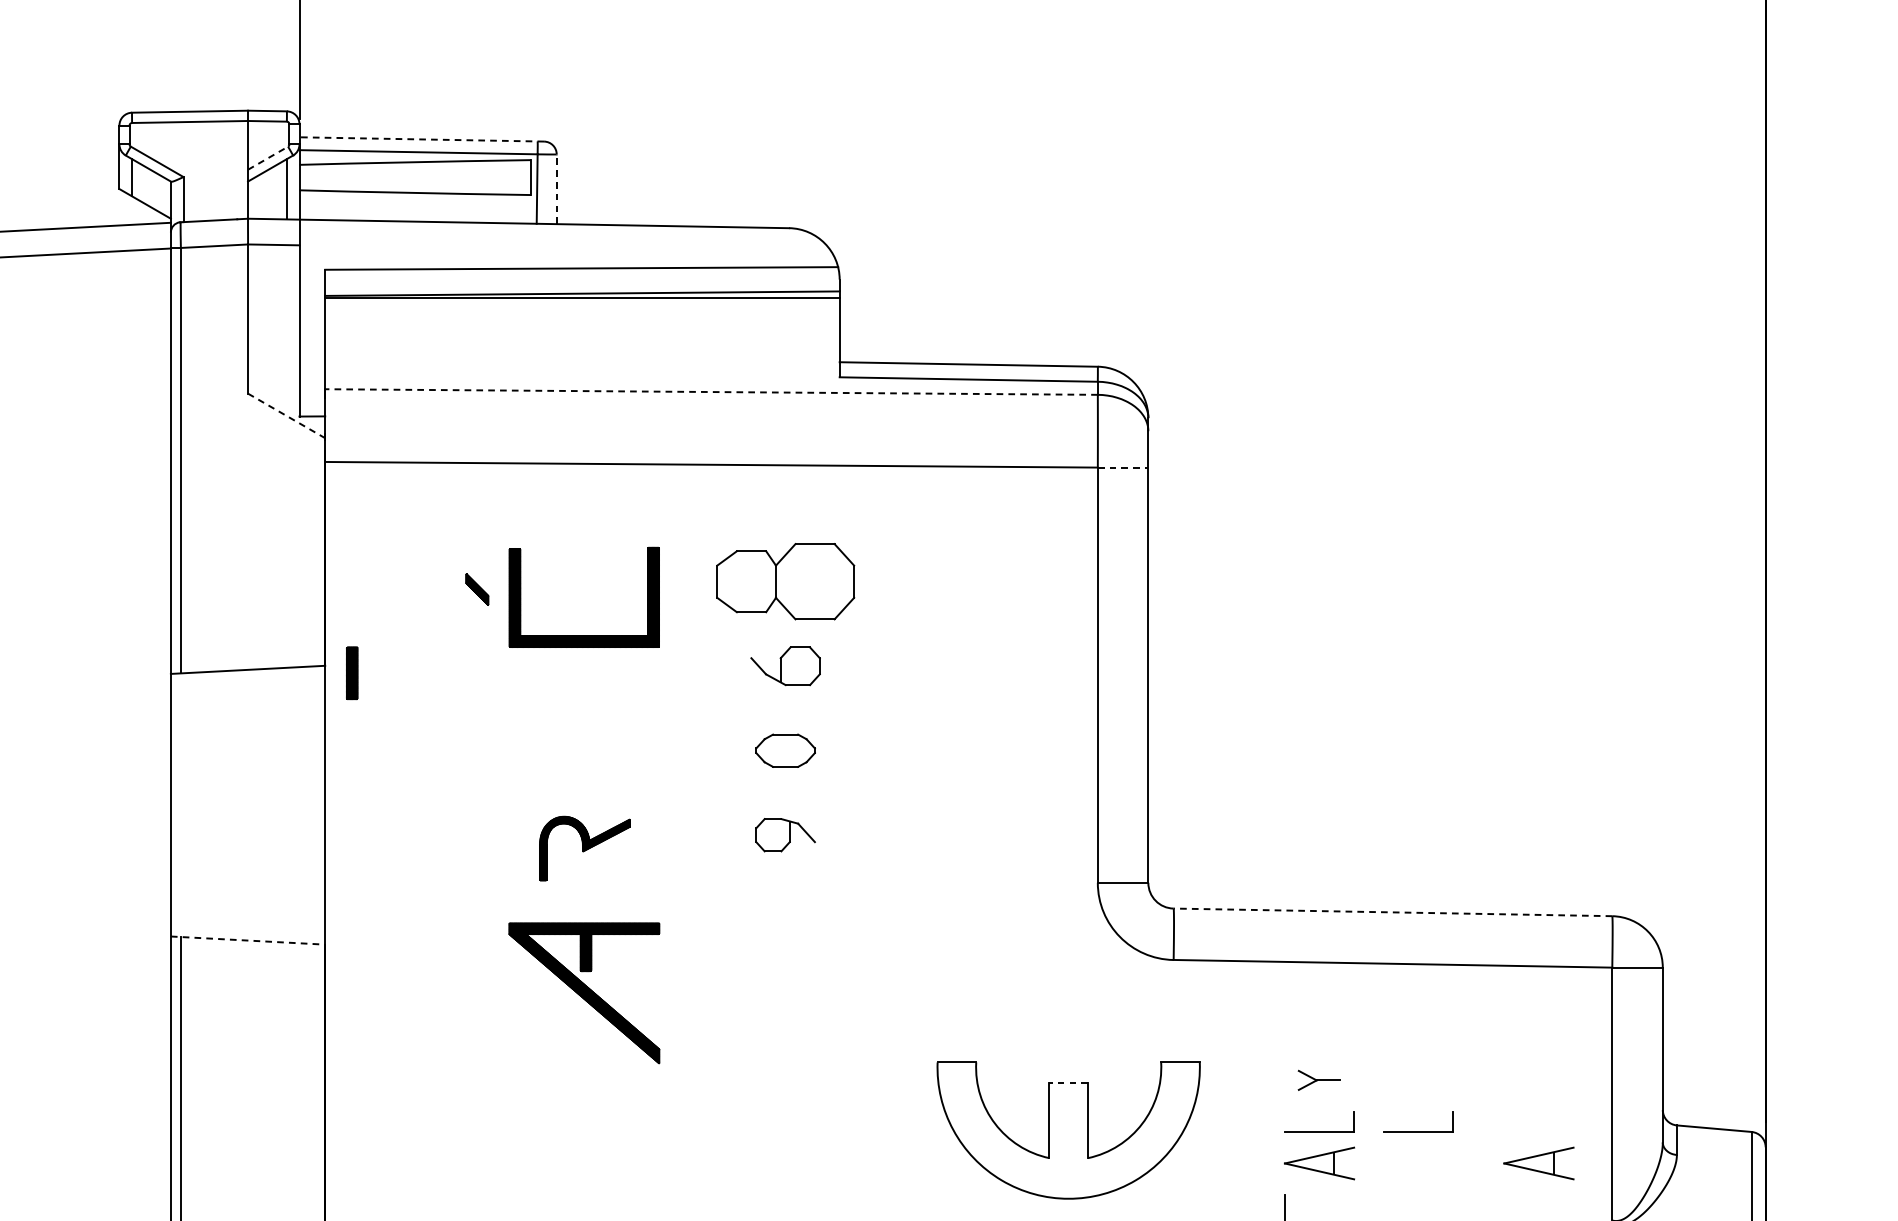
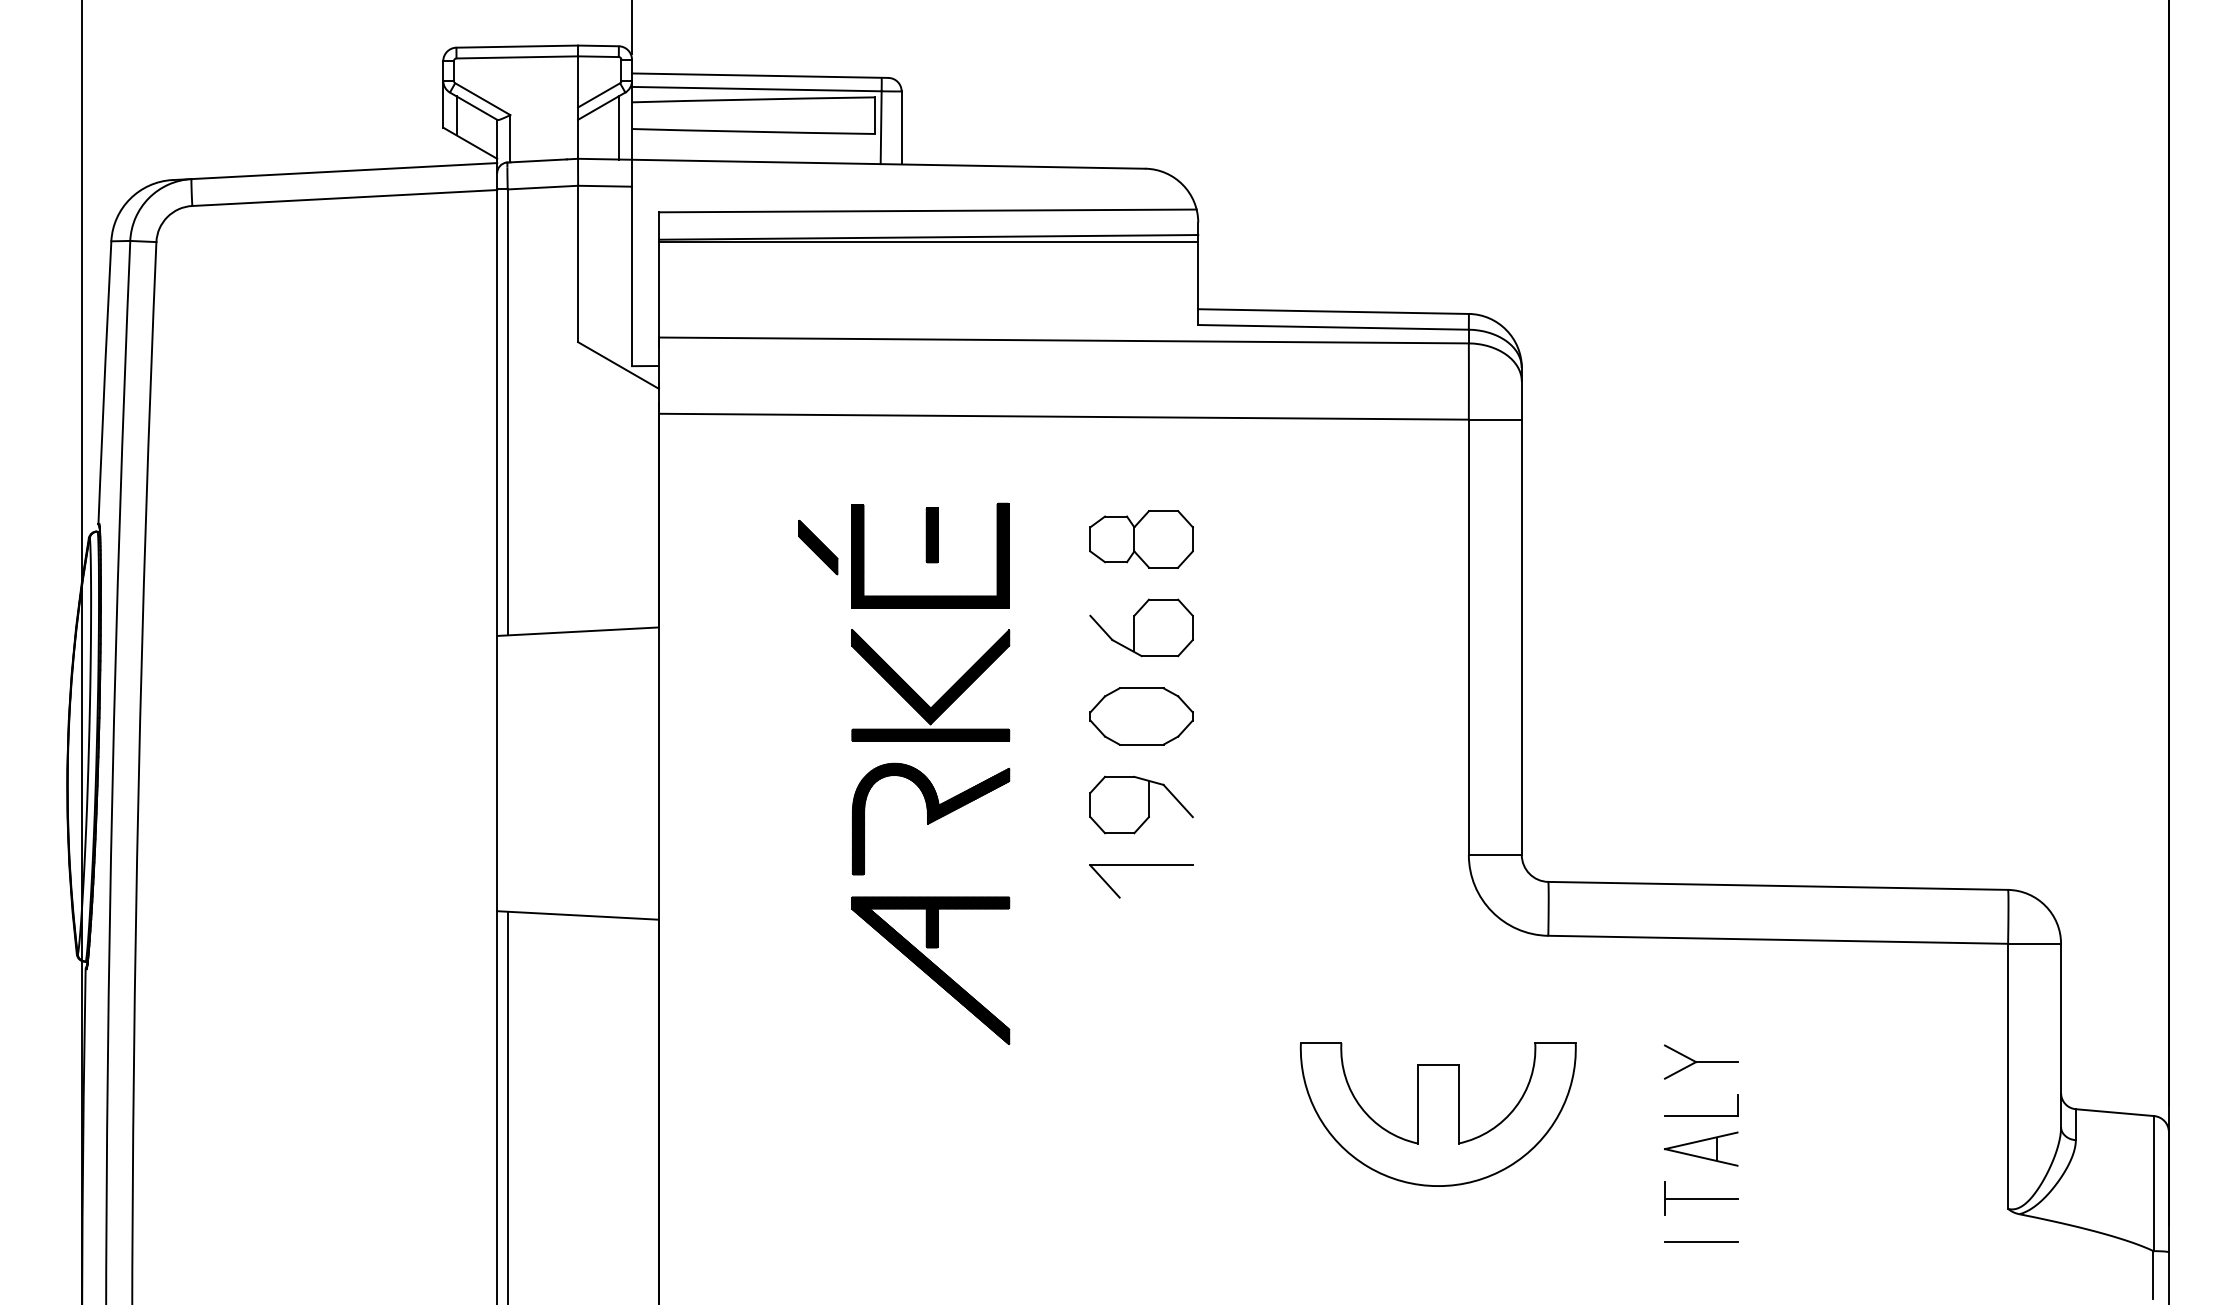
line: (421, 139) -> (759, 75), dashed -> solid
line: (268, 158) -> (599, 95), dashed -> solid
line: (556, 188) -> (901, 127), dashed -> solid
line: (711, 392) -> (1063, 340), dashed -> solid
line: (286, 415) -> (618, 365), dashed -> solid
line: (1123, 467) -> (1495, 419), dashed -> solid
part: (785, 581) -> (1141, 539), size x0.71
part: (477, 589) -> (818, 547), size x1.67
part: (785, 665) -> (1141, 627), size x1.43
part: (351, 673) -> (931, 535), moved
part: (573, 730) -> (919, 695), added
part: (785, 750) -> (1141, 716), size x1.67
part: (785, 834) -> (1141, 804), size x1.67
part: (585, 848) -> (931, 818), size x1.67
part: (785, 892) -> (1141, 865), added
line: (1393, 911) -> (1778, 885), dashed -> solid
line: (248, 940) -> (578, 915), dashed -> solid
part: (1319, 1079) -> (1701, 1061), size x1.67
line: (1067, 1082) -> (1437, 1064), dashed -> solid
part: (1418, 1131) -> (1805, 1115), removed
part: (1539, 1162) -> (1931, 1148), removed
line: (1318, 1210) -> (1700, 1198), added

